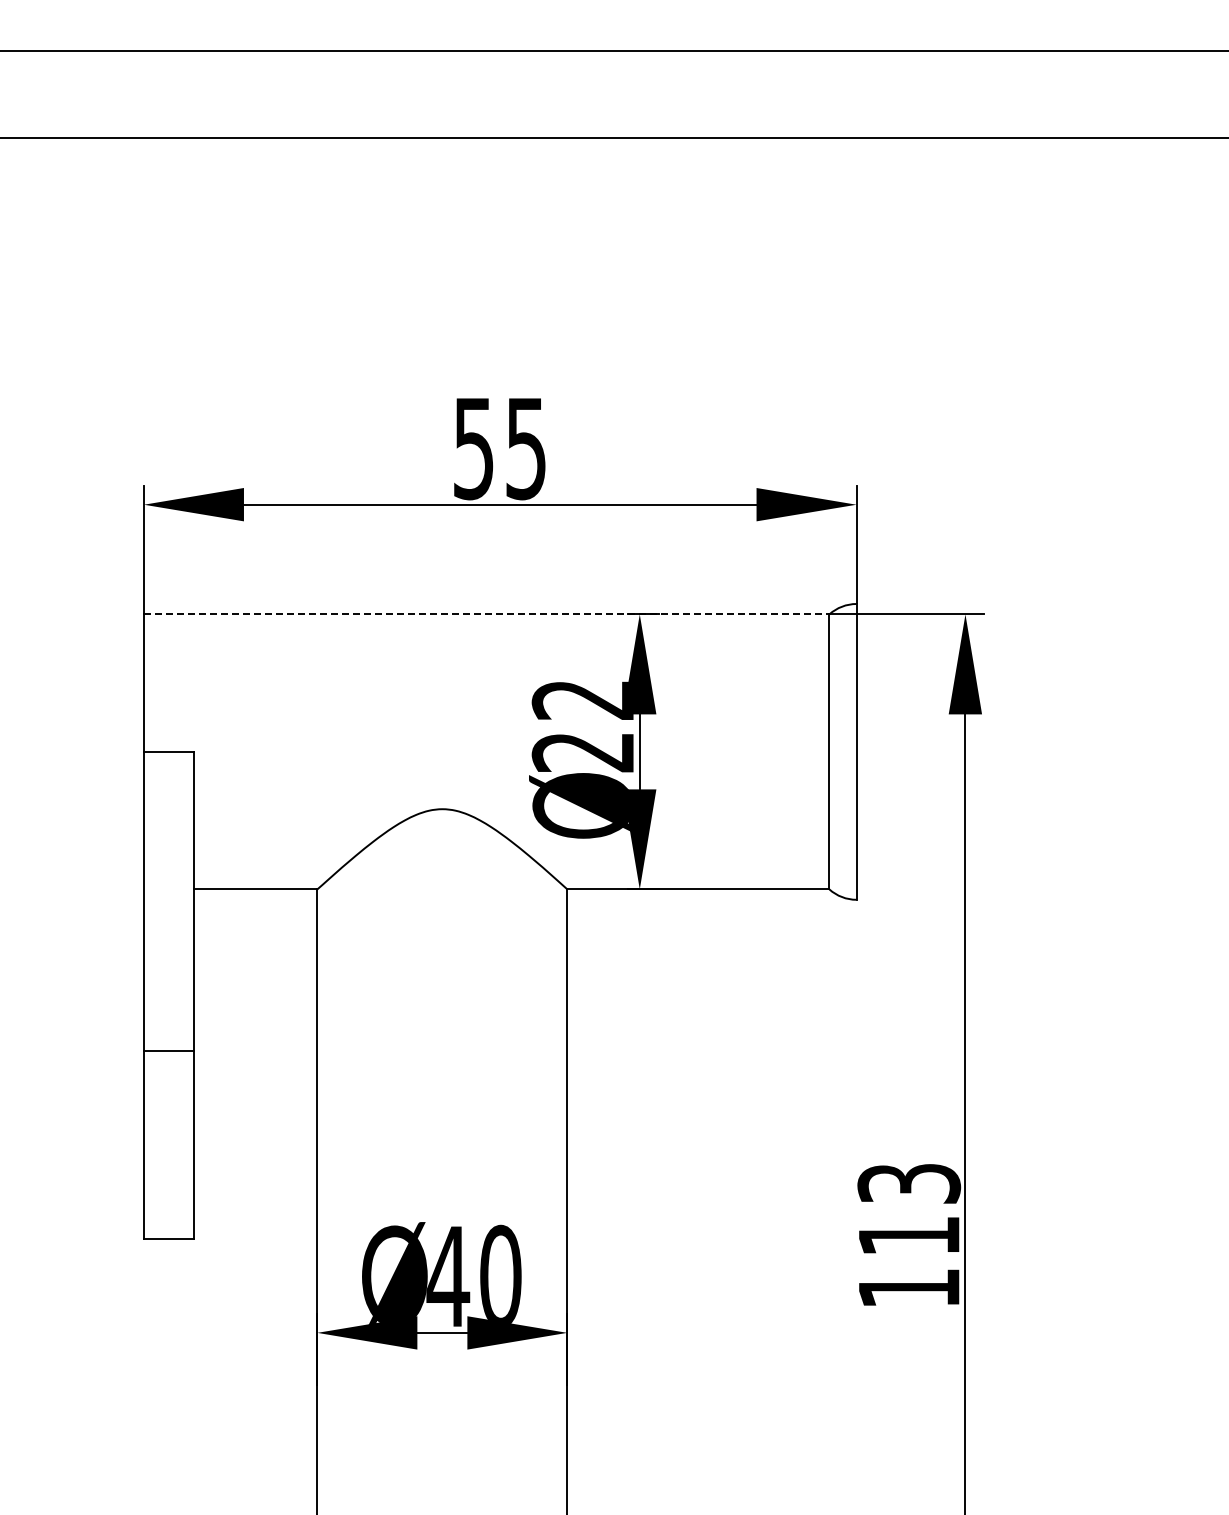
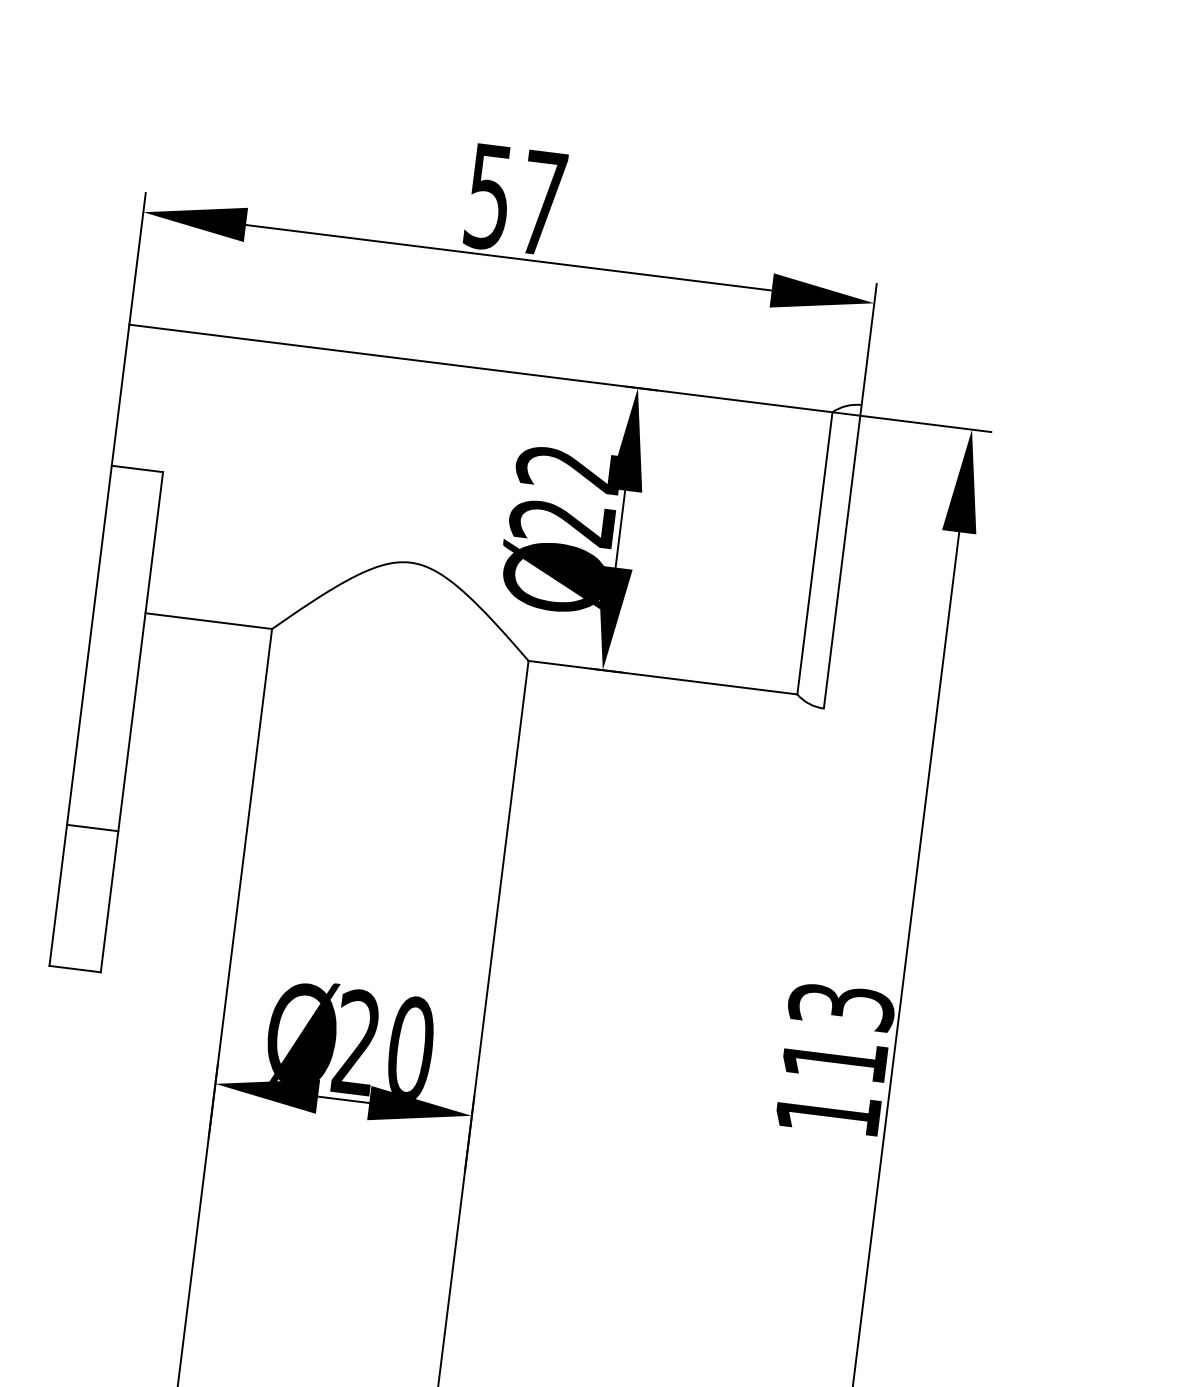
text: (525, 449) -> (541, 204), 55 -> 57
line: (486, 614) -> (480, 368), dashed -> solid
line: (168, 1050) -> (92, 827), moved
text: (448, 1275) -> (357, 1041), 40 -> 20

